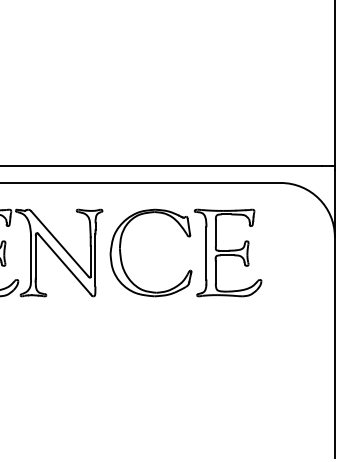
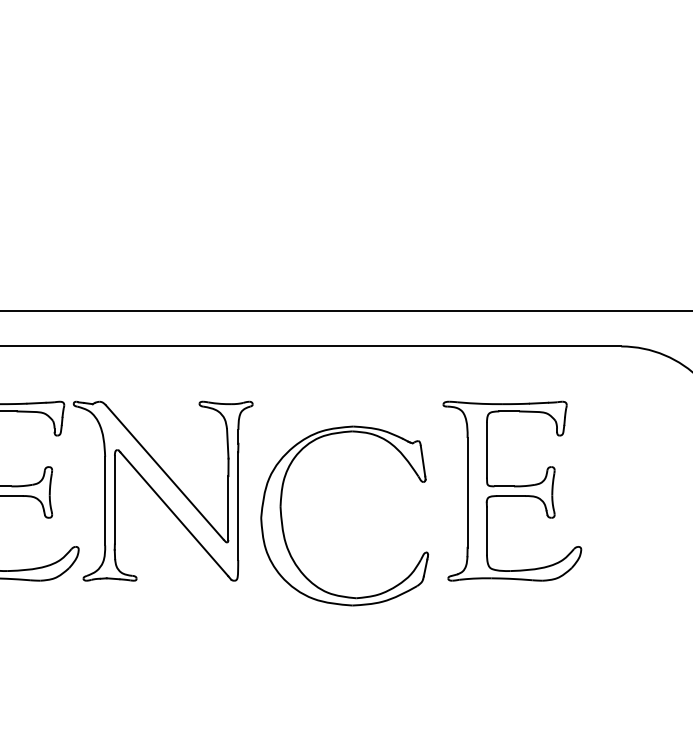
part: (121, 252) -> (283, 514), moved

